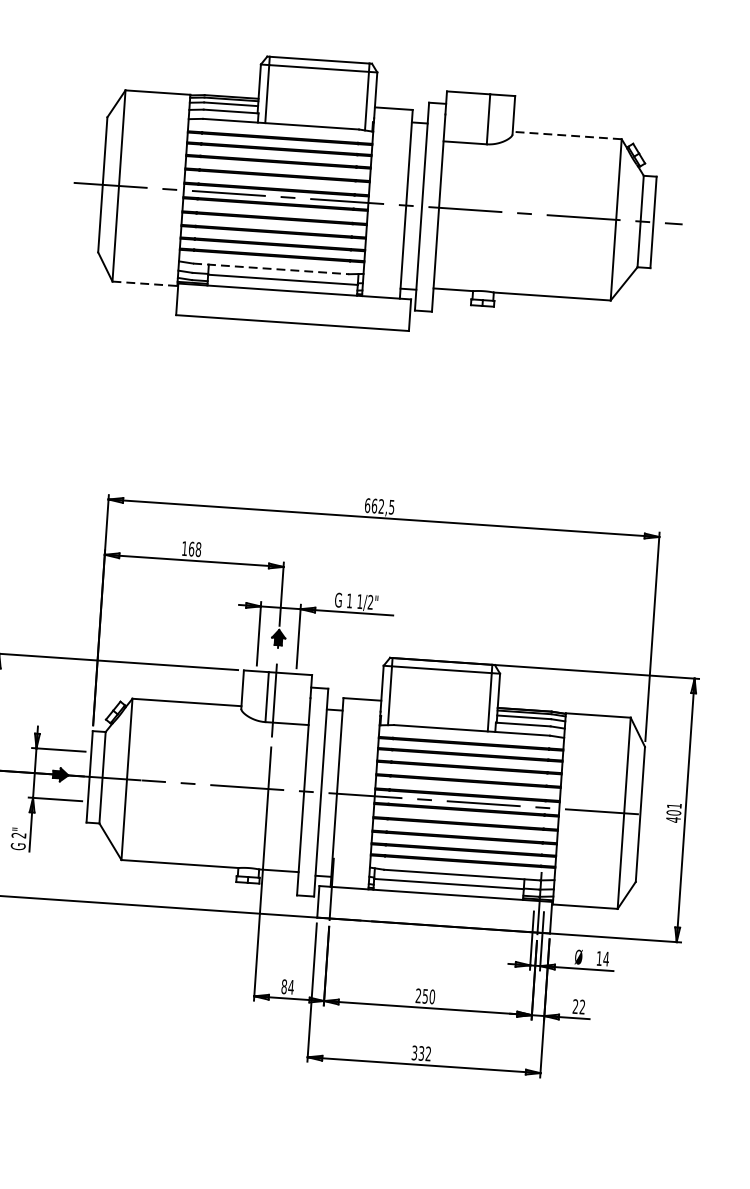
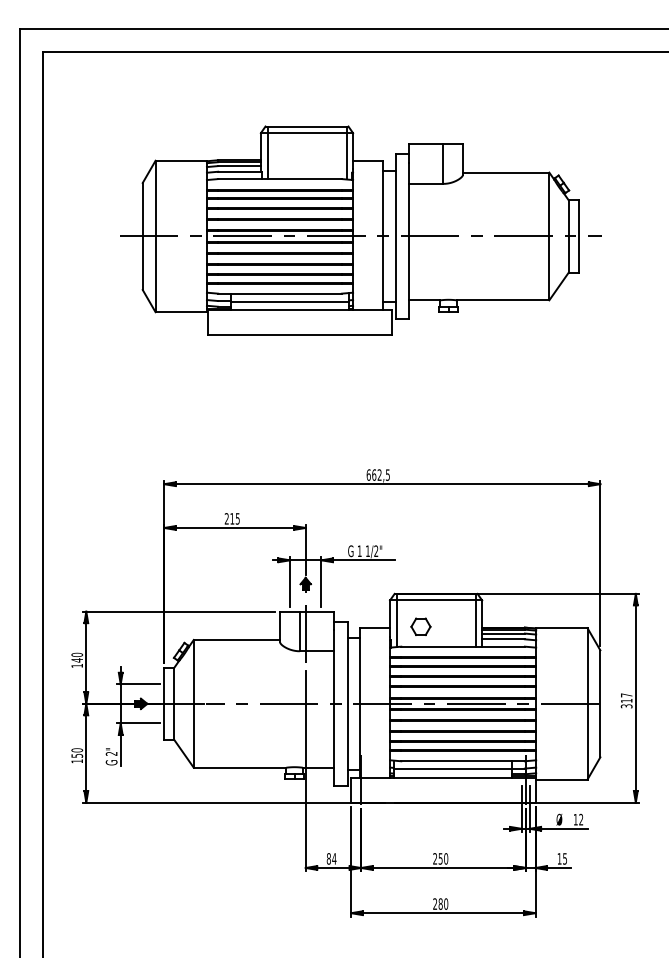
line: (566, 135) -> (505, 172), dashed -> solid
line: (271, 268) -> (280, 293), dashed -> solid
line: (145, 284) -> (181, 312), dashed -> solid
text: (190, 548) -> (231, 518), 168 -> 215
part: (419, 701) -> (420, 626), added
text: (673, 812) -> (626, 700), 401 -> 317
text: (606, 958) -> (581, 819), 14 -> 12
text: (578, 1006) -> (561, 858), 22 -> 15
text: (421, 1052) -> (440, 903), 332 -> 280

